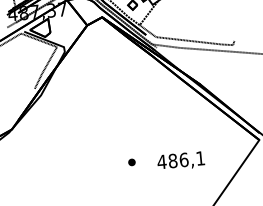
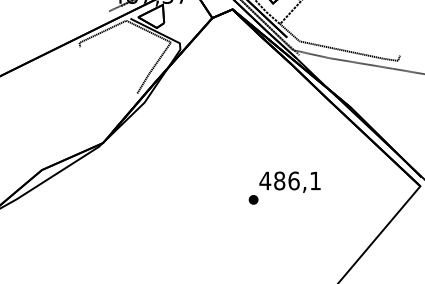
text: (180, 160) -> (289, 181), moved

